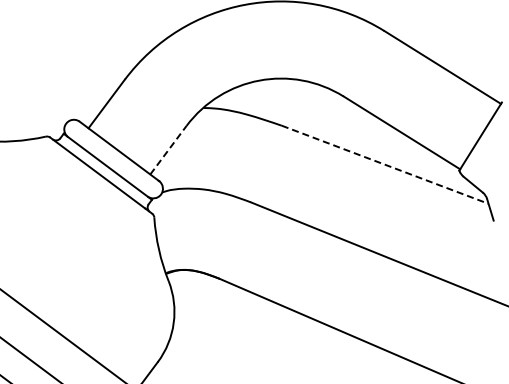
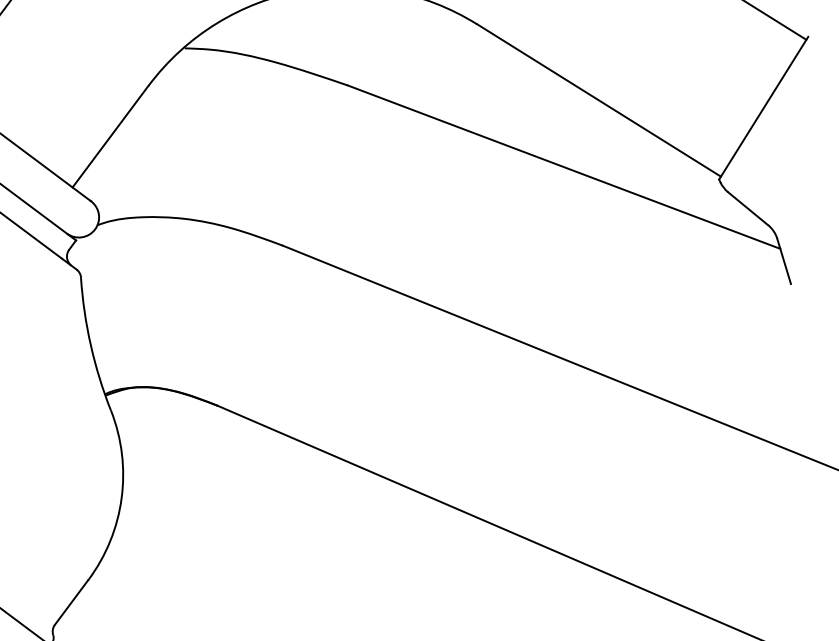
line: (168, 149) -> (110, 135), dashed -> solid
line: (385, 164) -> (564, 166), dashed -> solid

